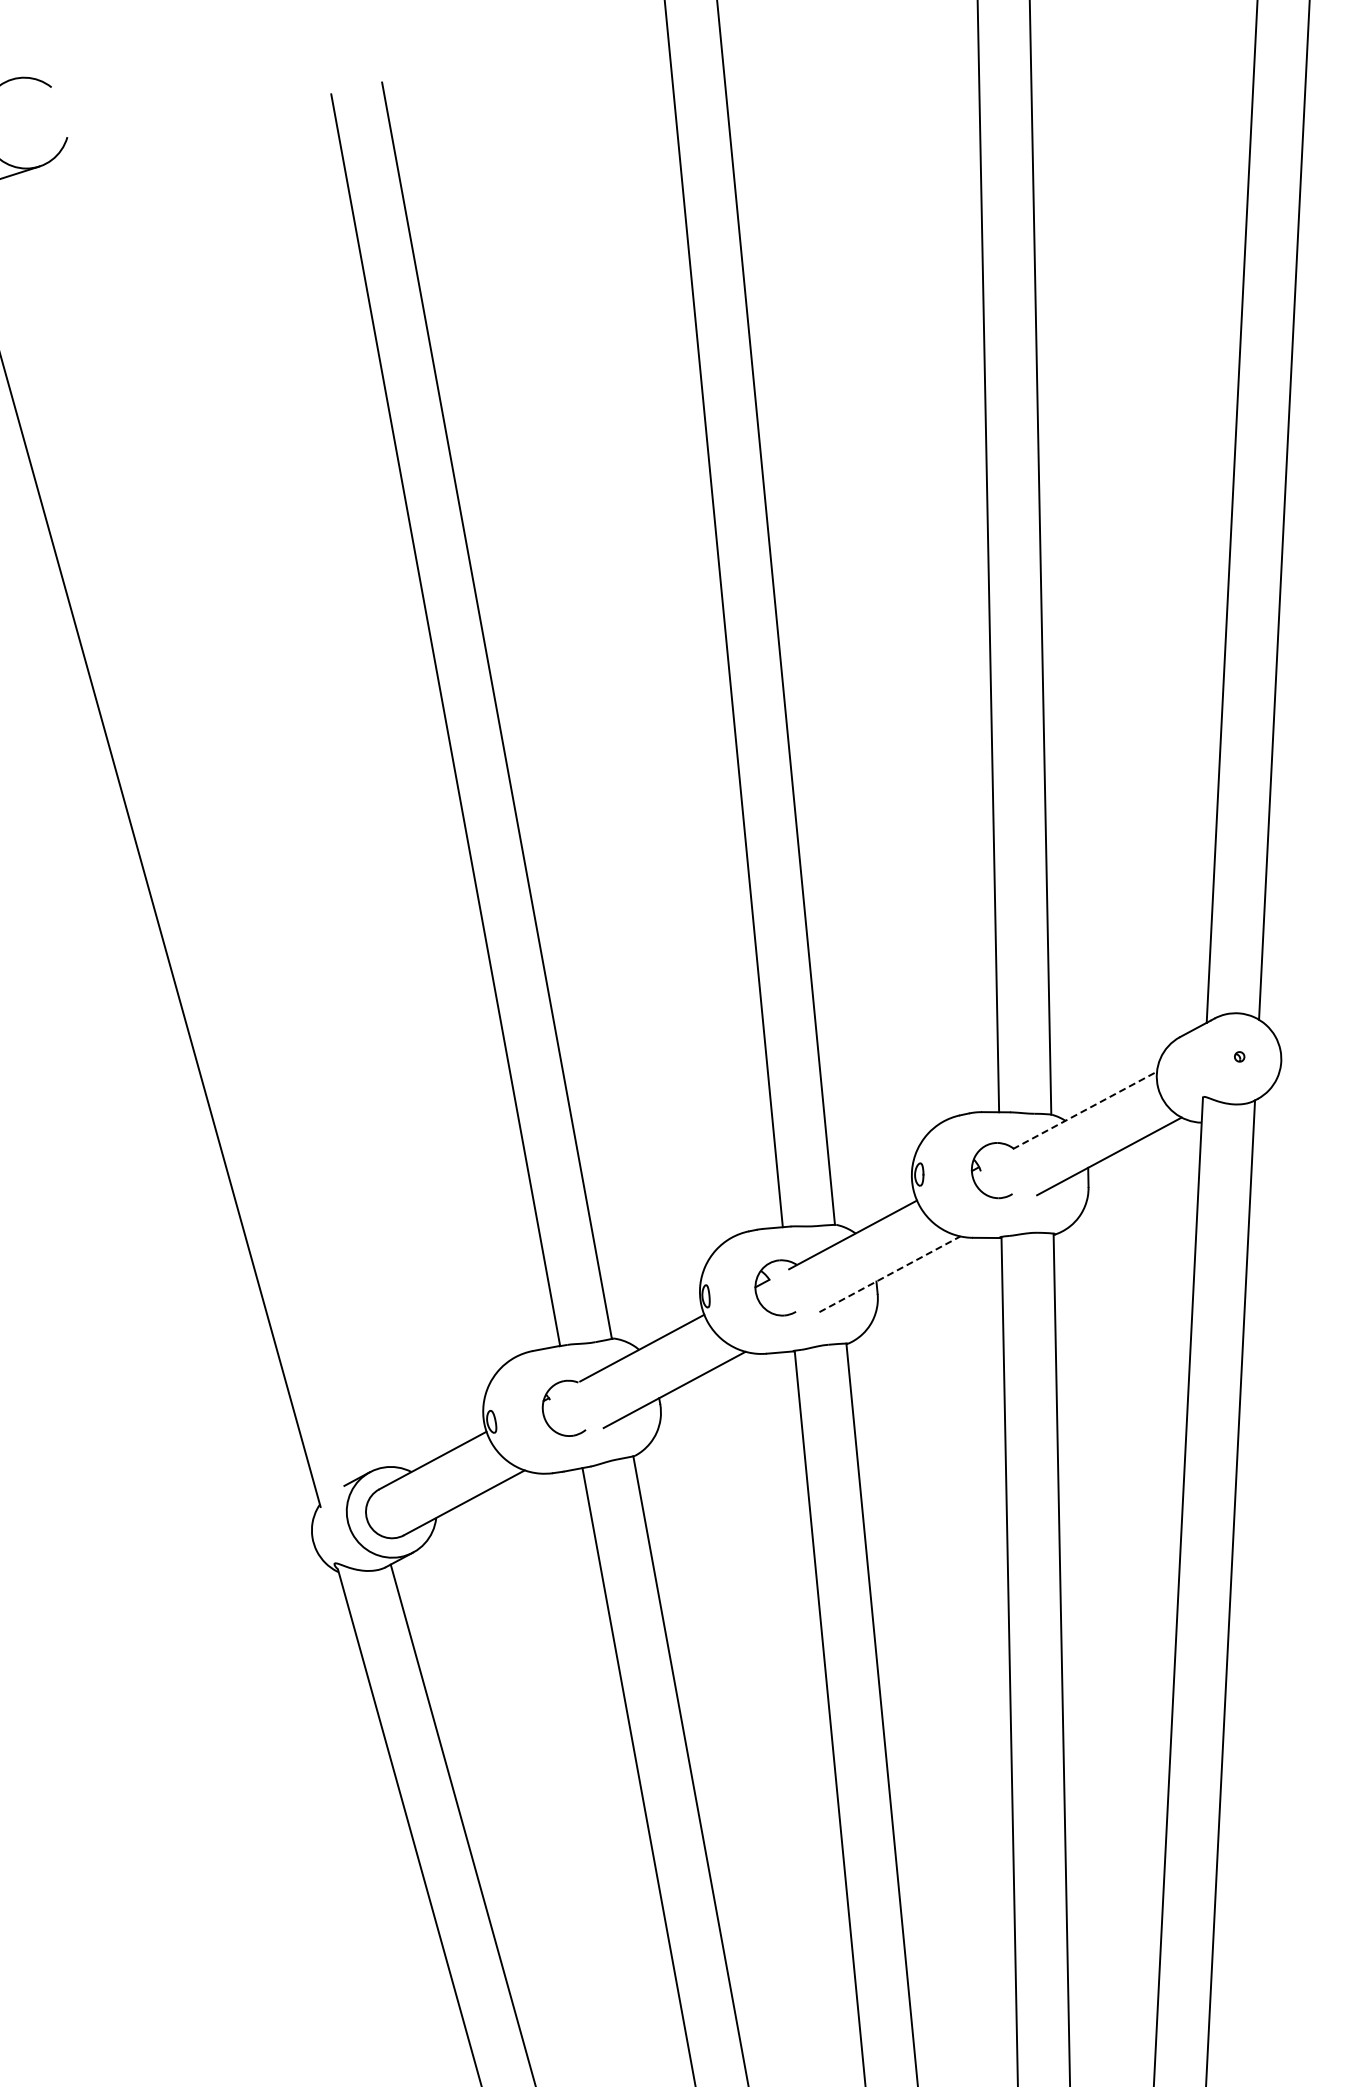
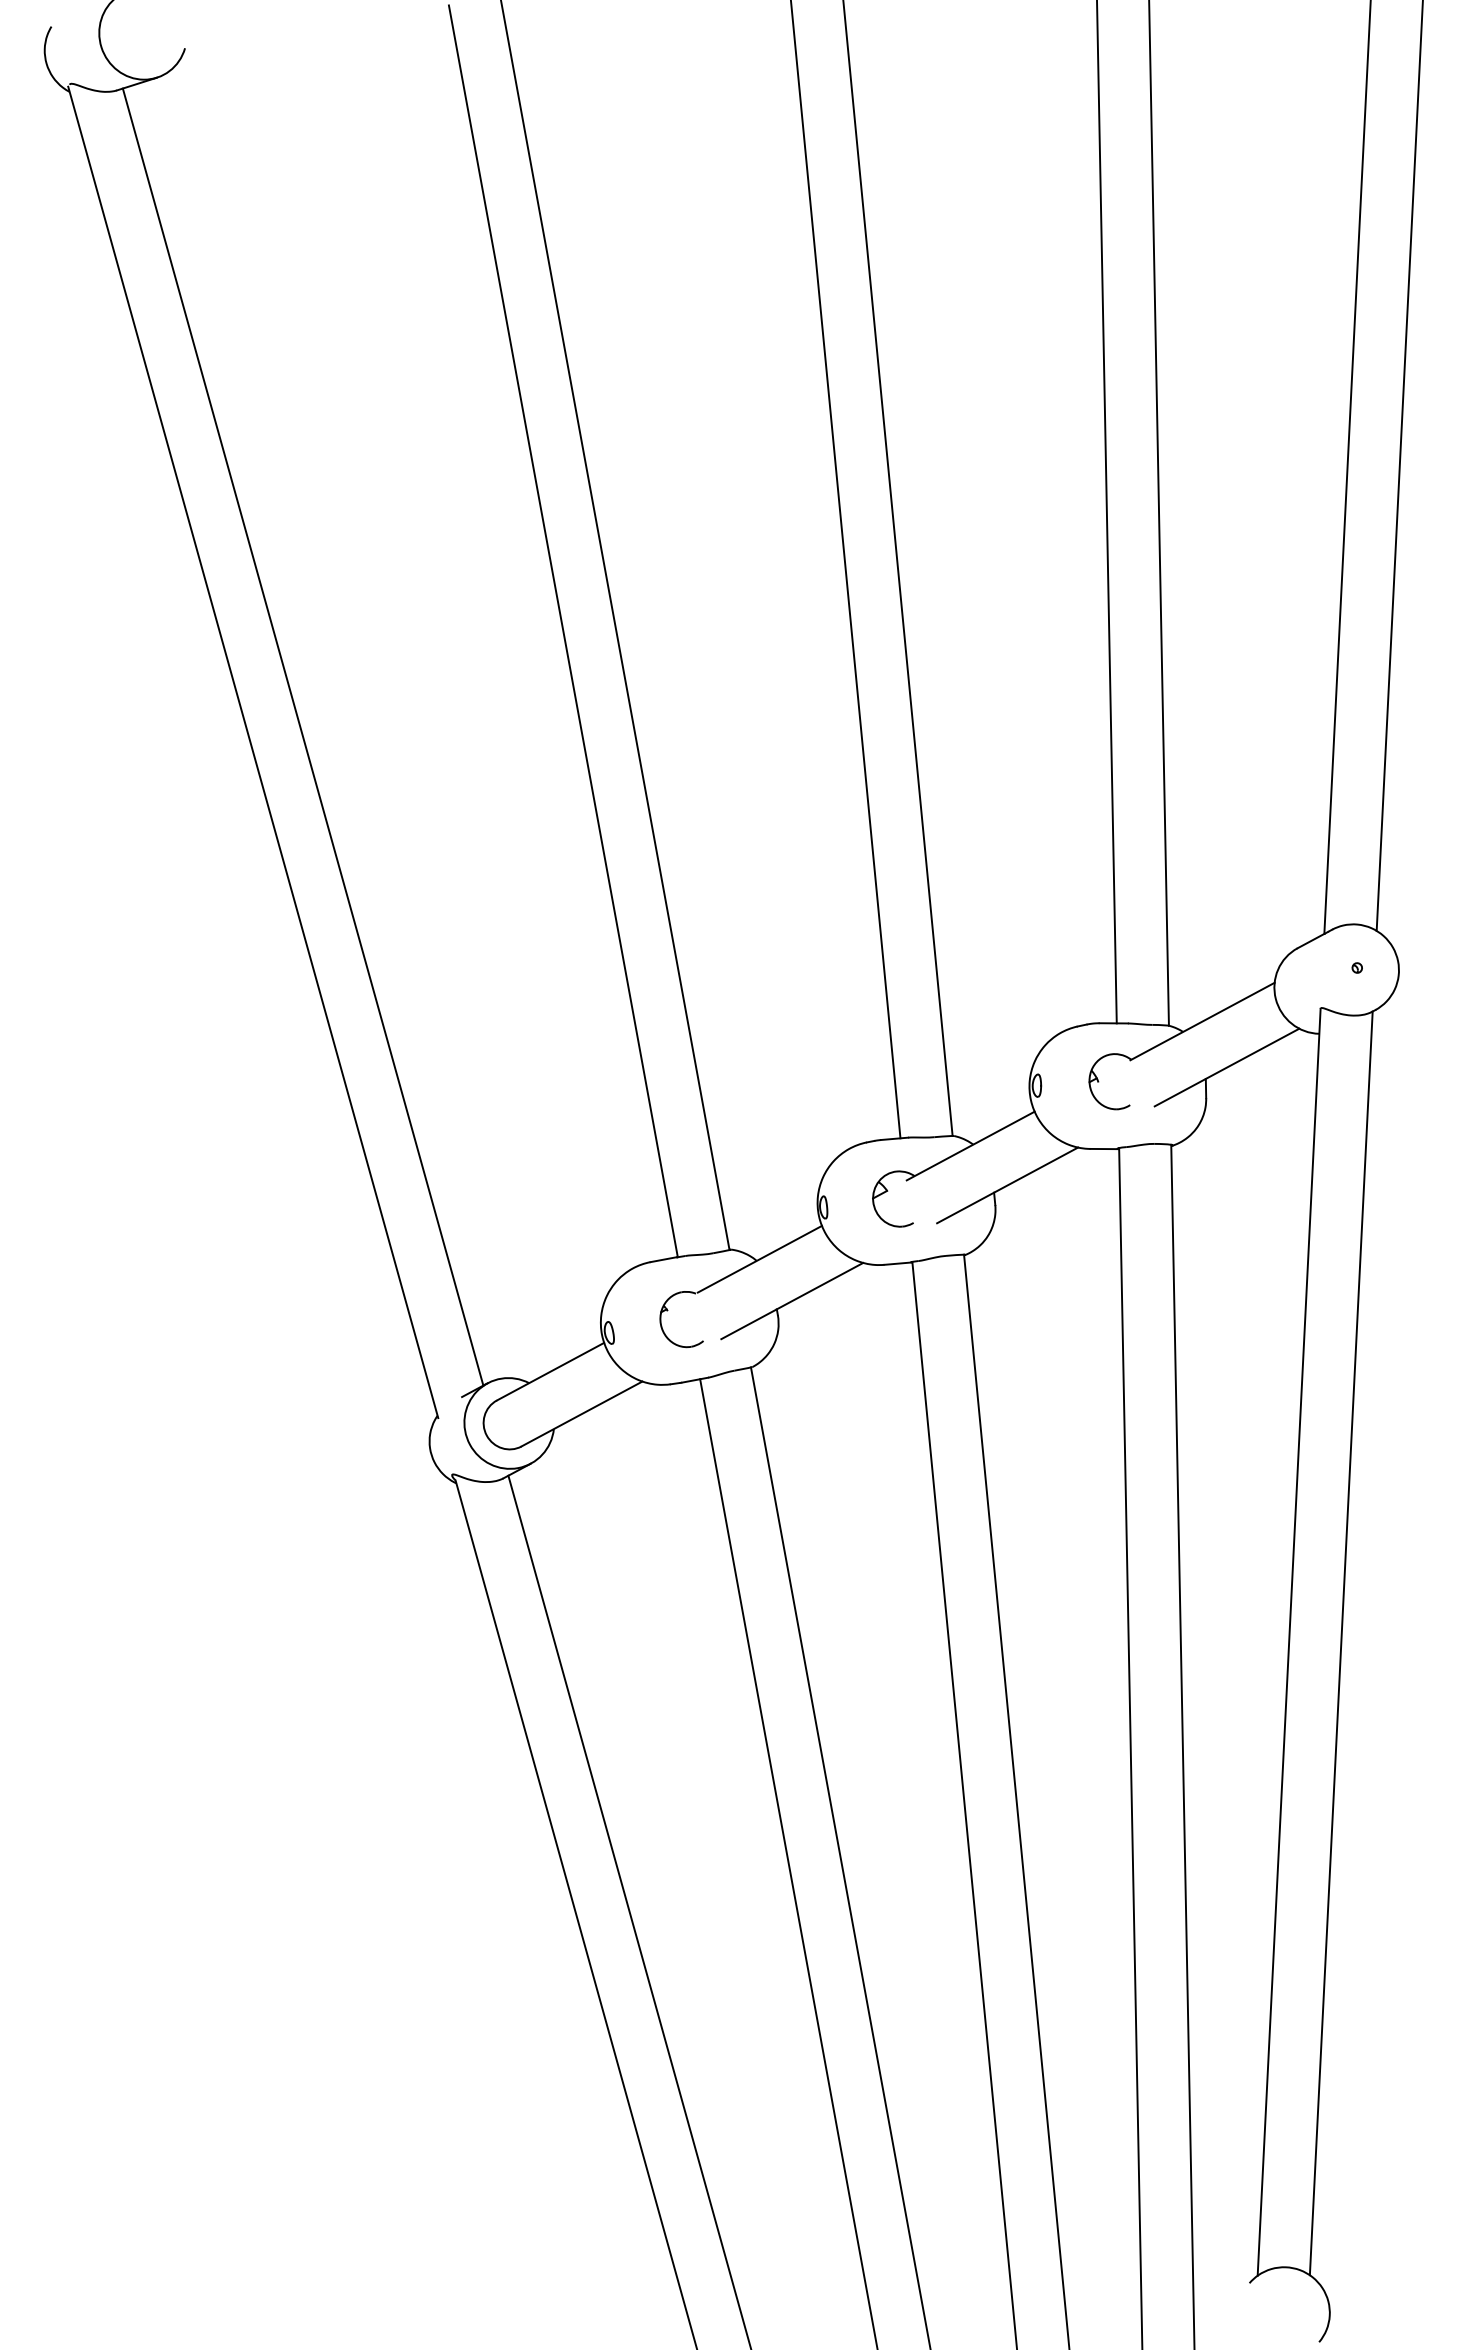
line: (184, 825) -> (302, 736), added
line: (1084, 1110) -> (1202, 1021), dashed -> solid
line: (890, 1274) -> (1008, 1185), dashed -> solid

